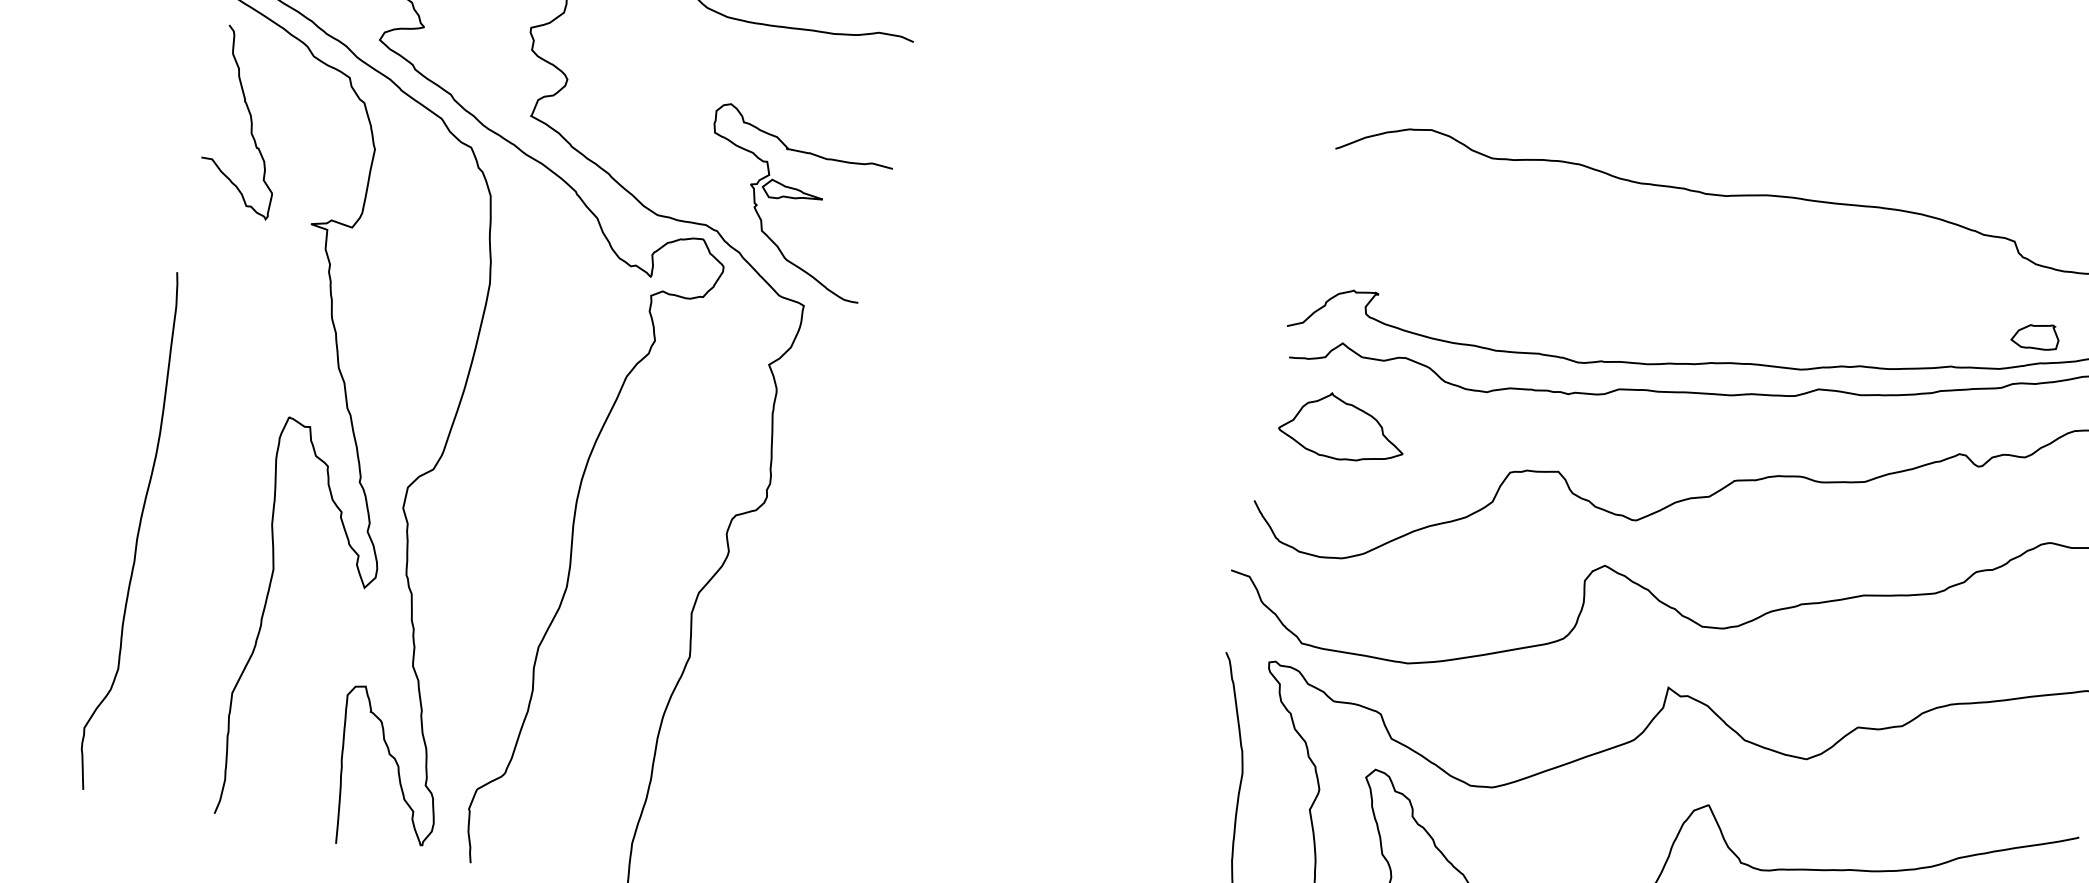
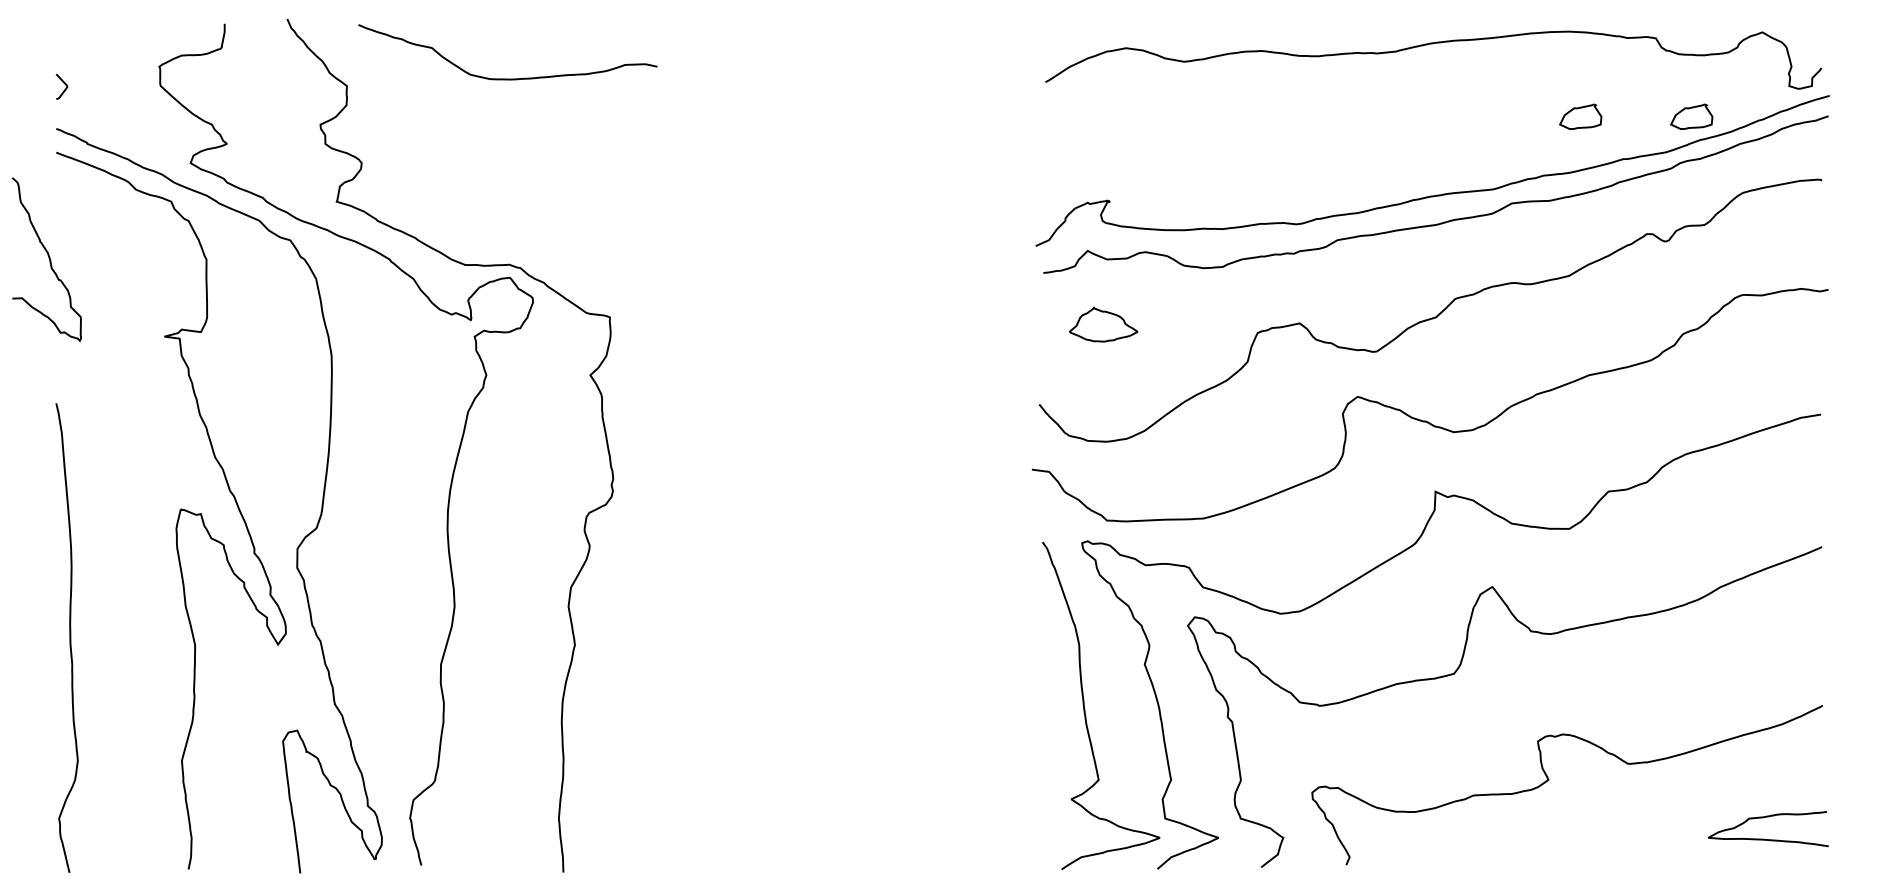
curve: (250, 121) -> (48, 258), moved
part: (790, 202) -> (579, 229), removed
part: (1913, 309) -> (1580, 116), added
part: (1343, 427) -> (1103, 324), size x0.6

